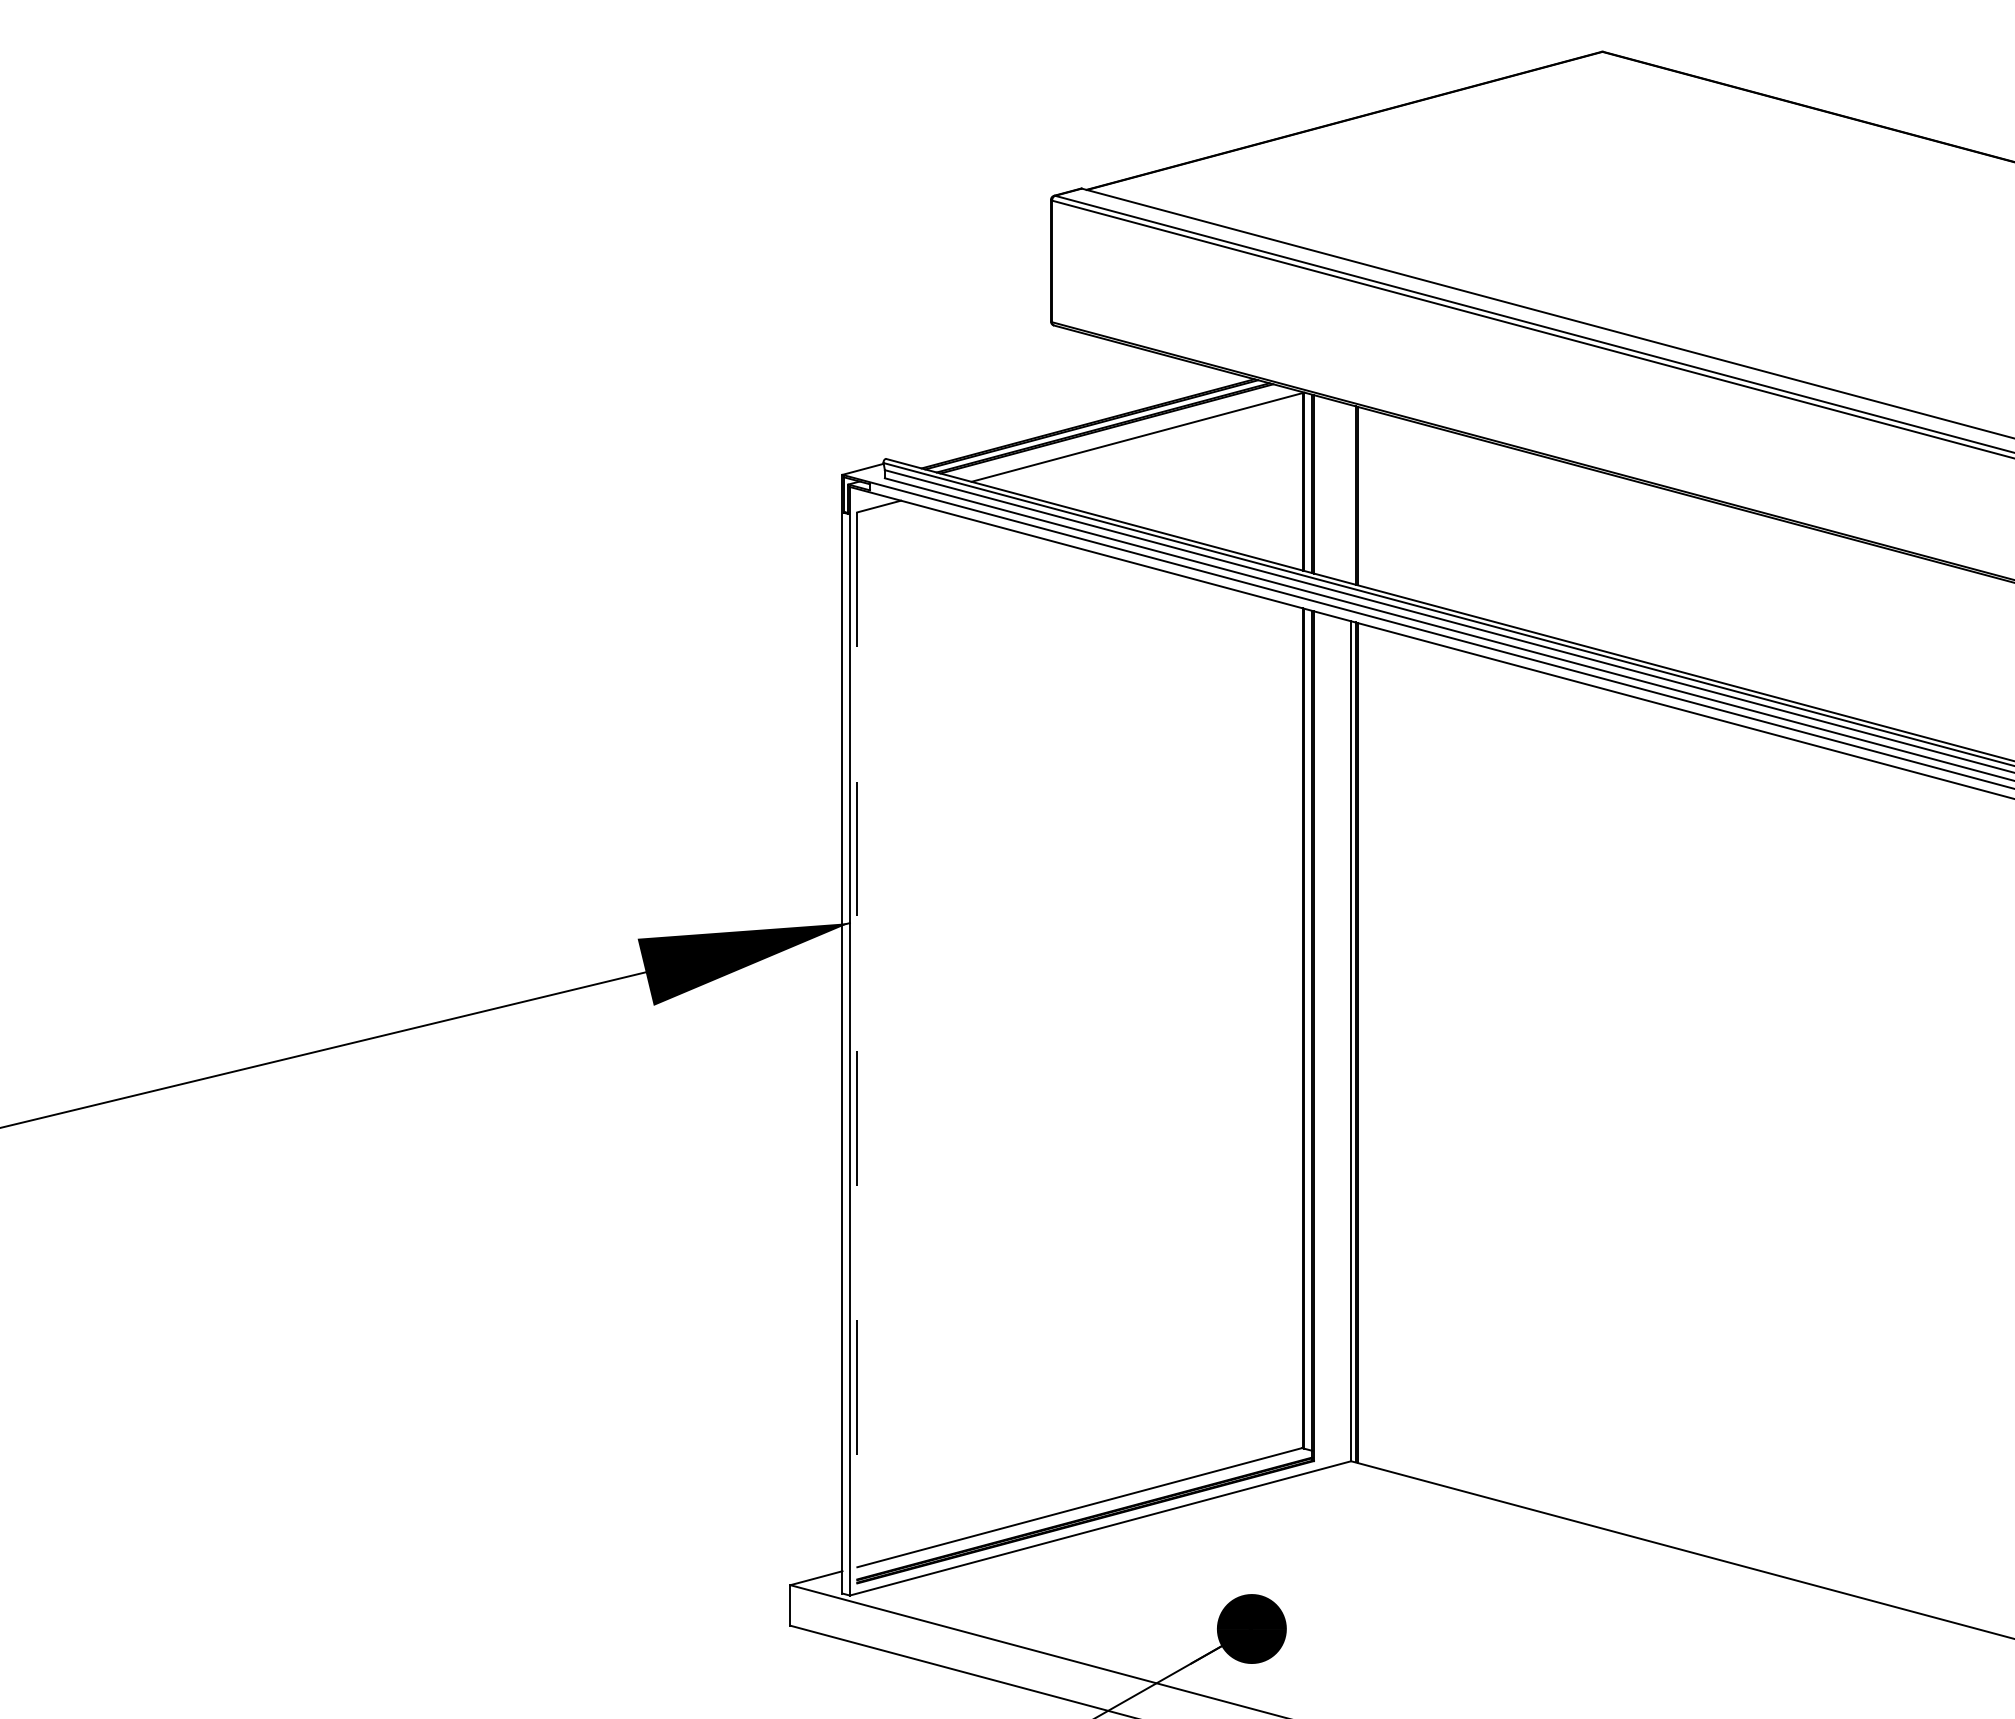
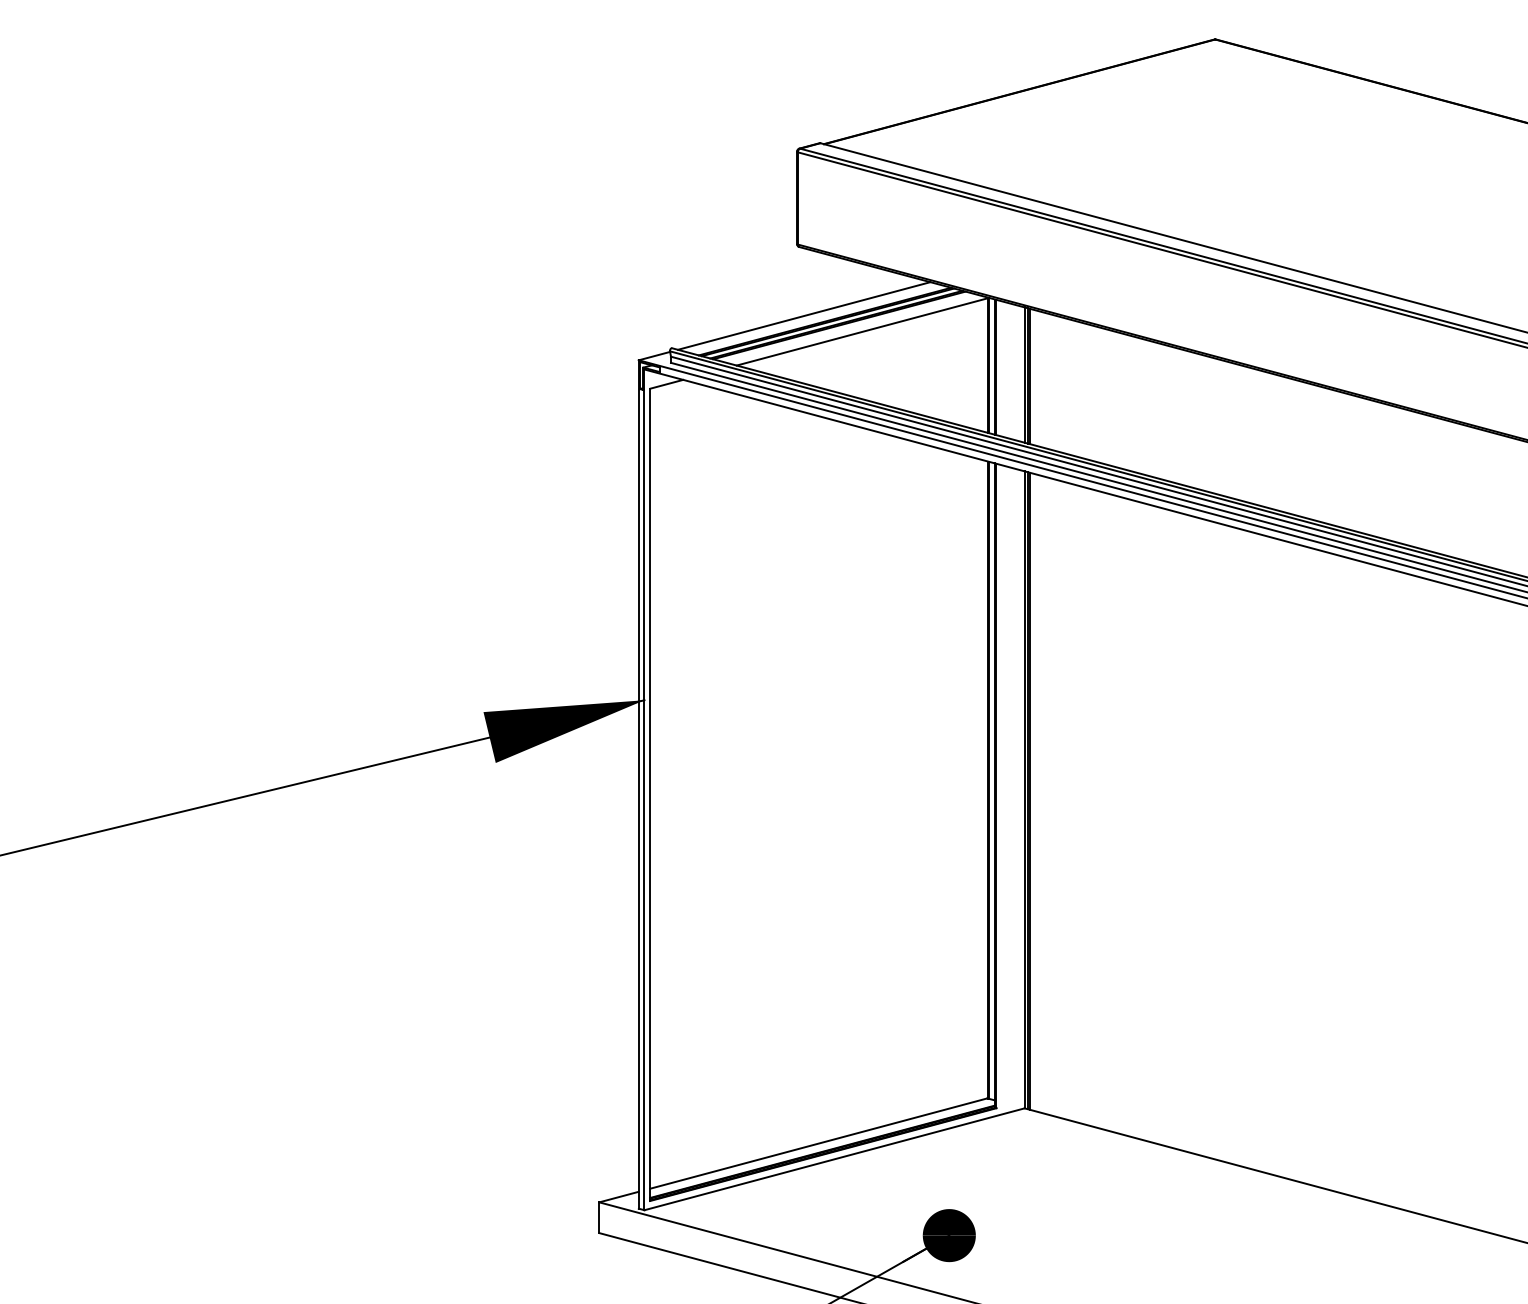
line: (1060, 416) -> (804, 316), added
line: (1351, 494) -> (1024, 375), added
line: (857, 1047) -> (650, 794), dashed -> solid

